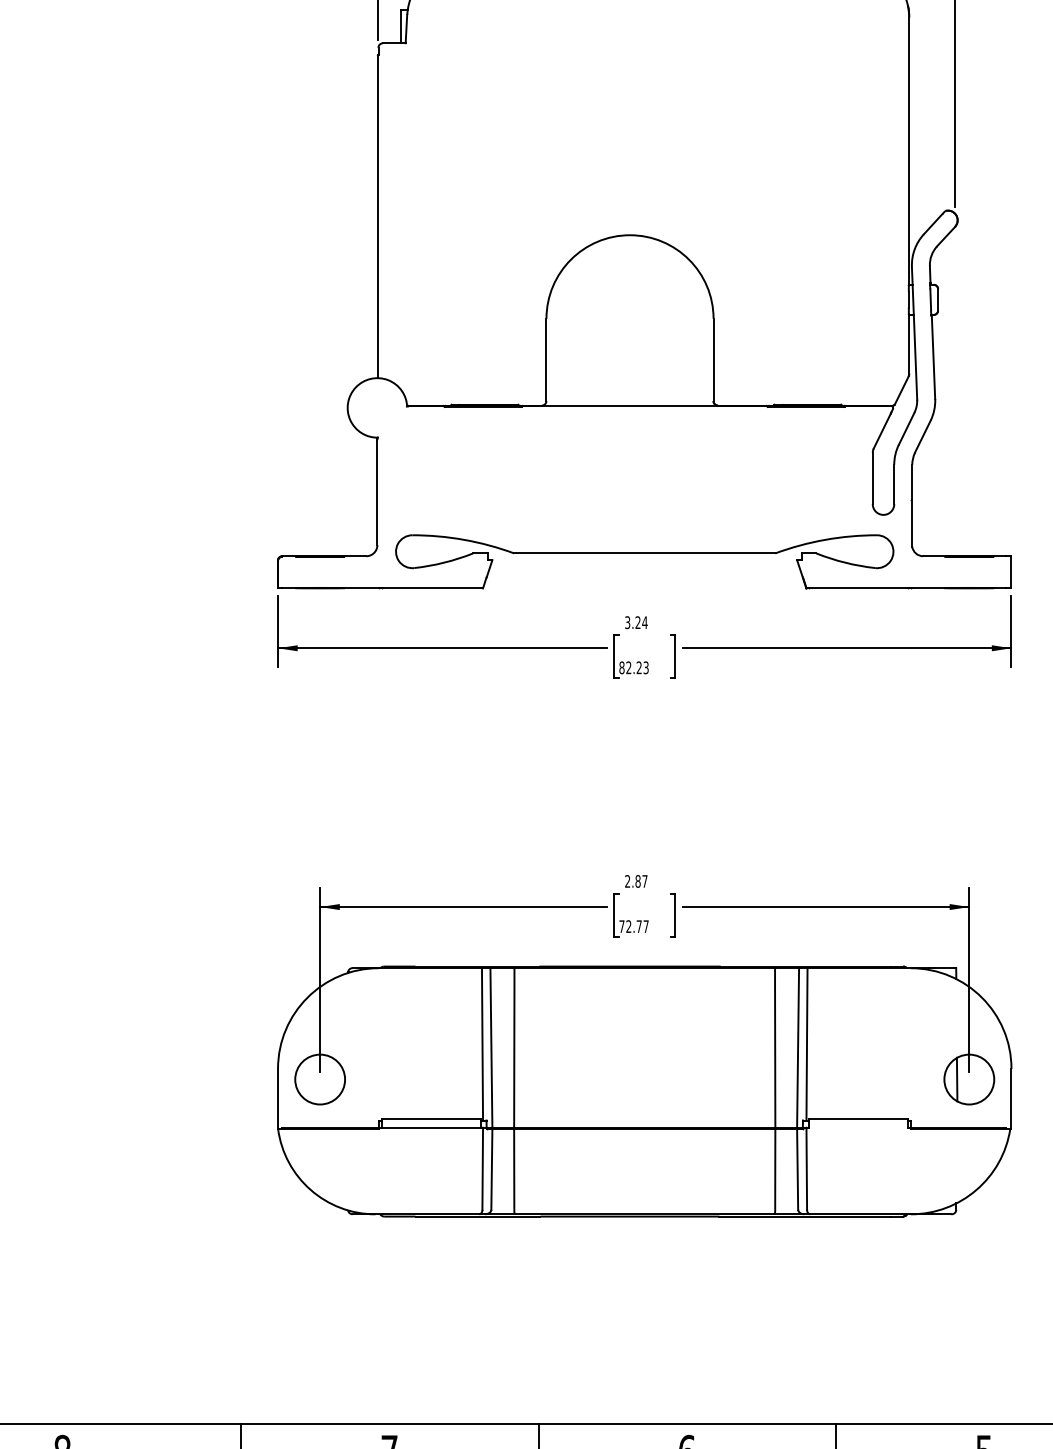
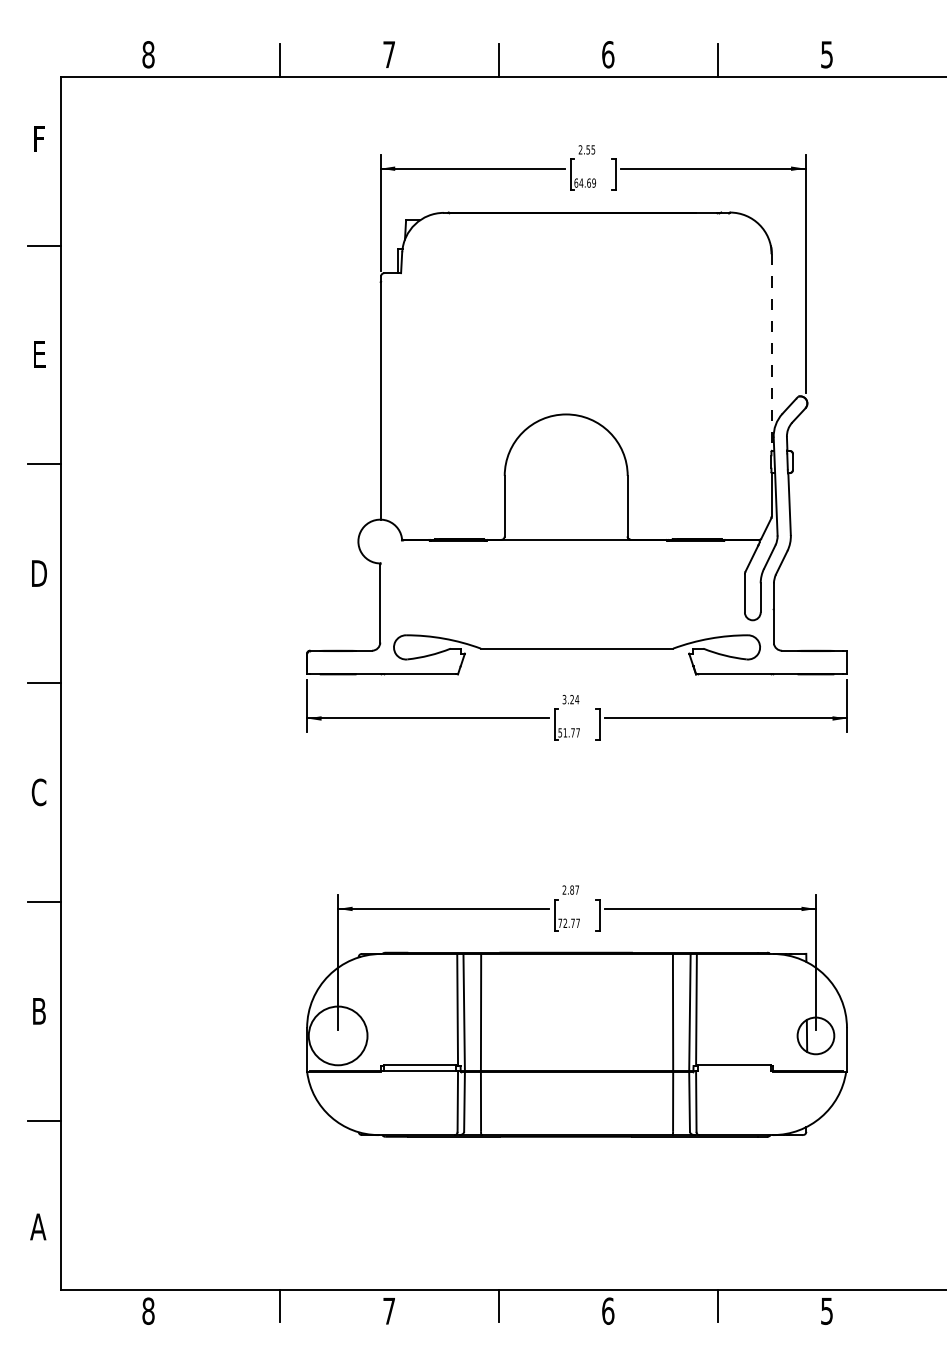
line: (908, 152) -> (771, 353), solid -> dashed
text: (633, 667) -> (568, 732), 82.23 -> 51.77
circle: (319, 1078) -> (337, 1035), size x1.6

